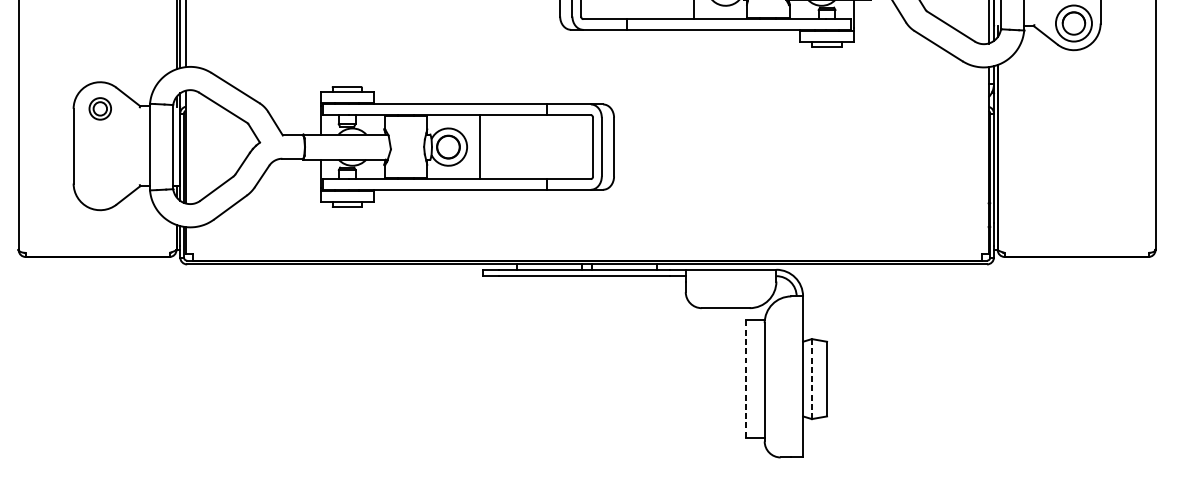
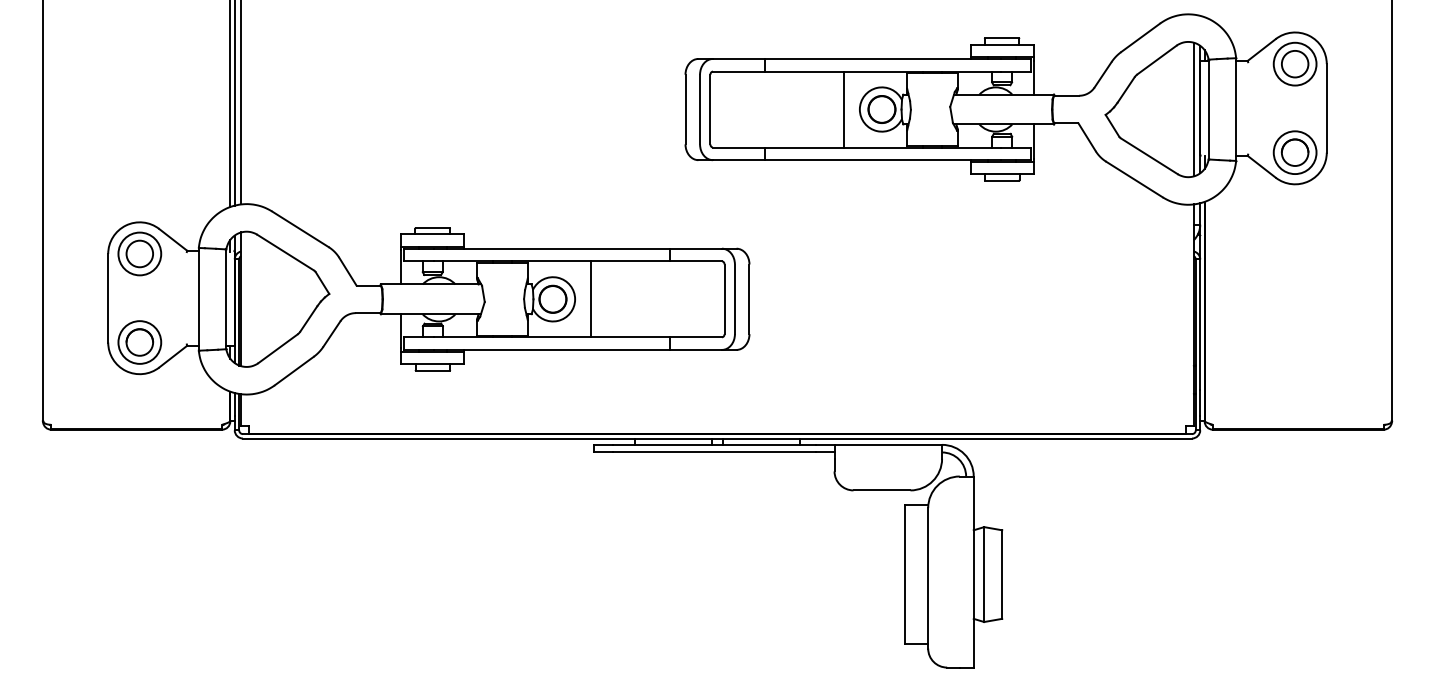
part: (99, 108) -> (139, 253), size x1.67
part: (99, 183) -> (139, 342), added
line: (745, 379) -> (905, 574), dashed -> solid
line: (812, 379) -> (984, 575), dashed -> solid

